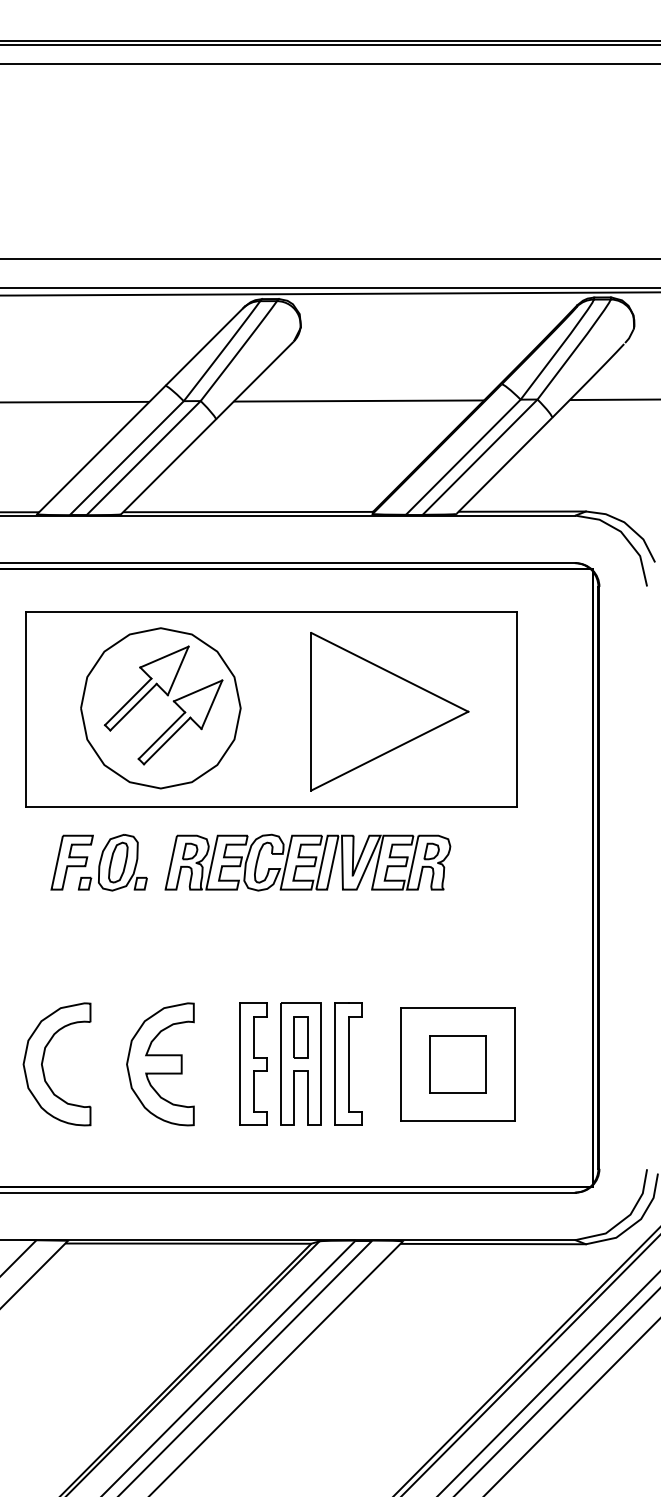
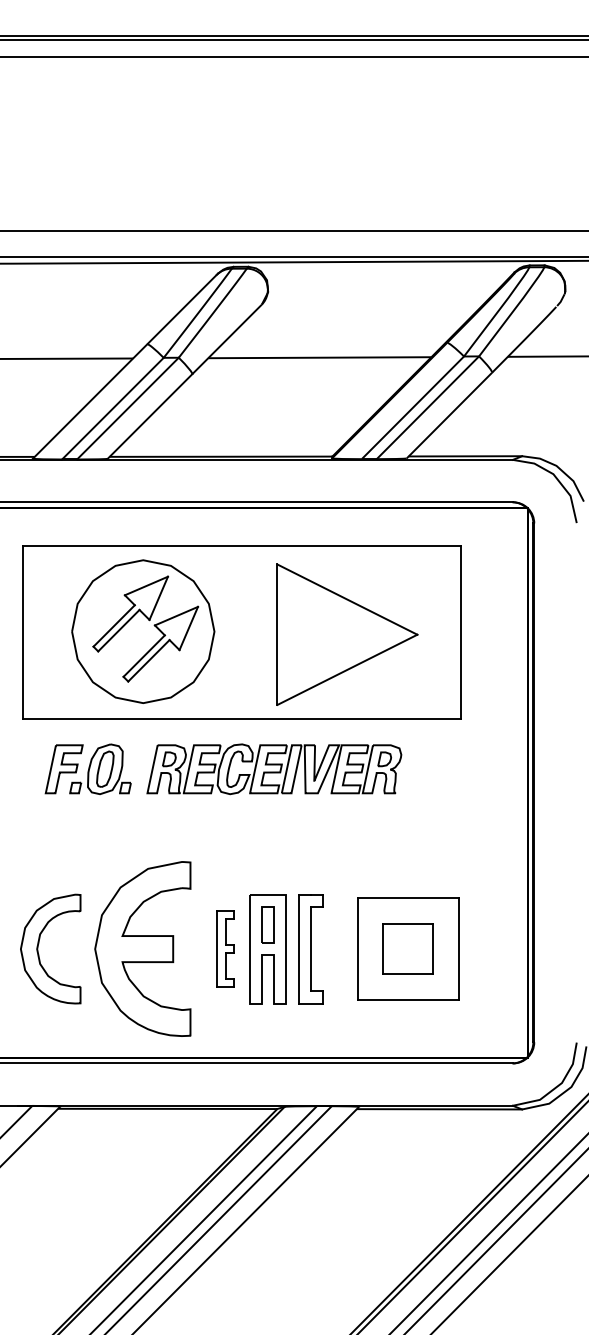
part: (253, 1063) -> (225, 948), size x0.7
part: (160, 1064) -> (142, 949), size x1.6

